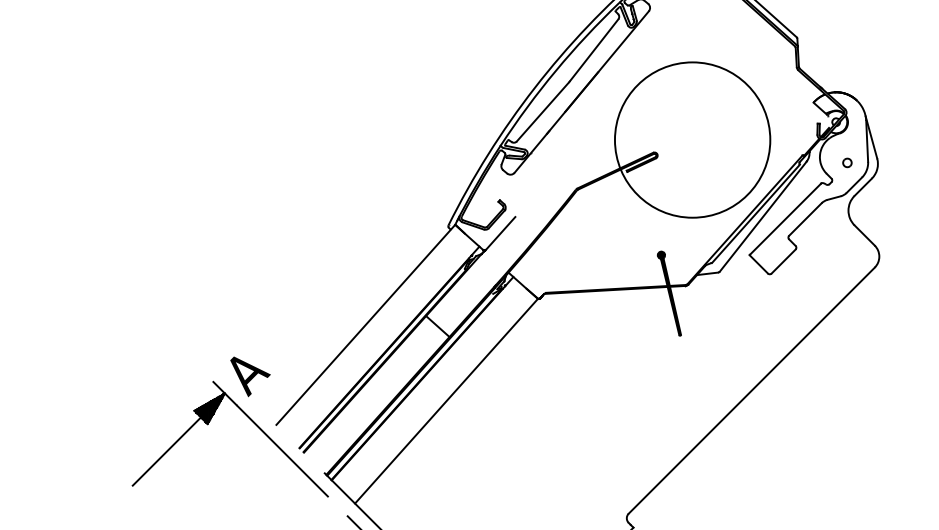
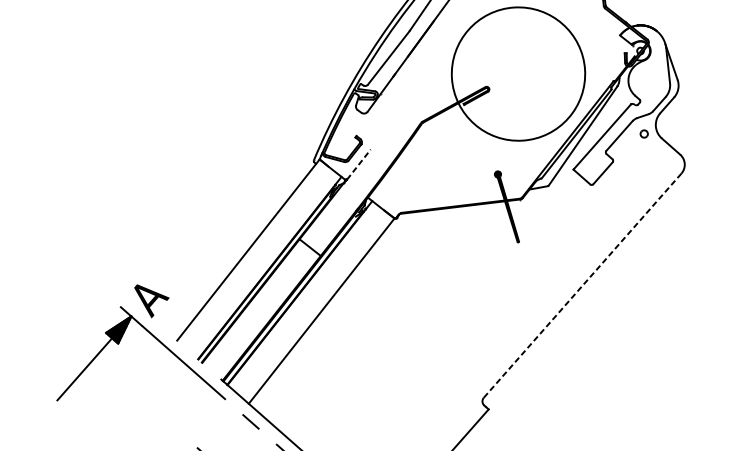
part: (847, 162) -> (644, 133), moved
line: (500, 233) -> (358, 164), solid -> dashed
line: (751, 390) -> (582, 285), solid -> dashed

